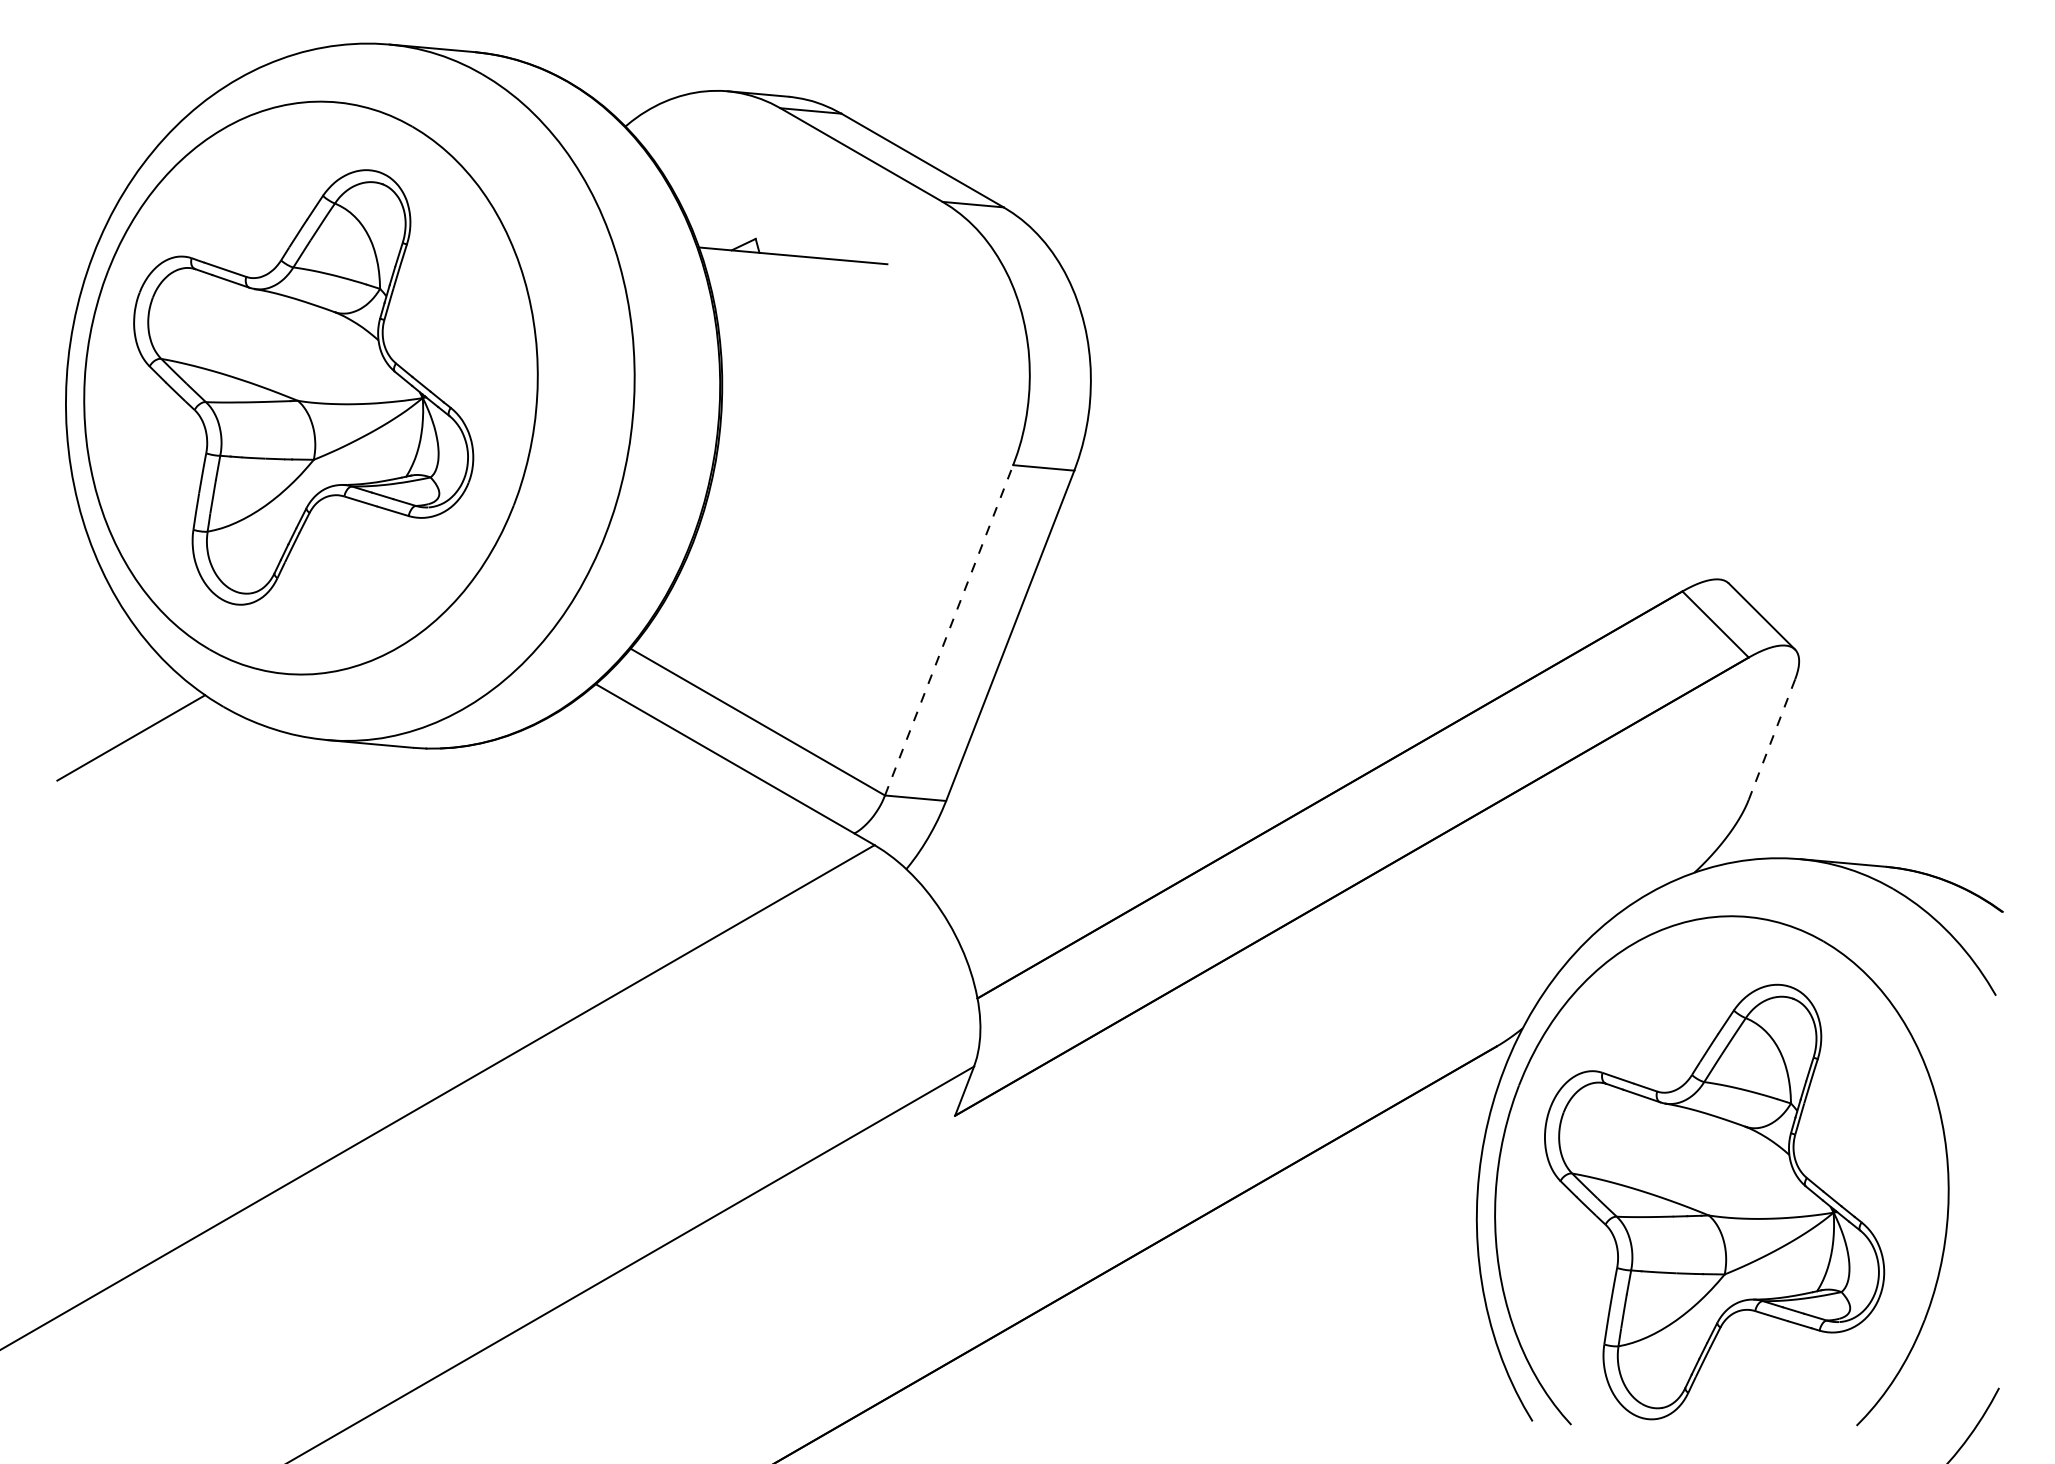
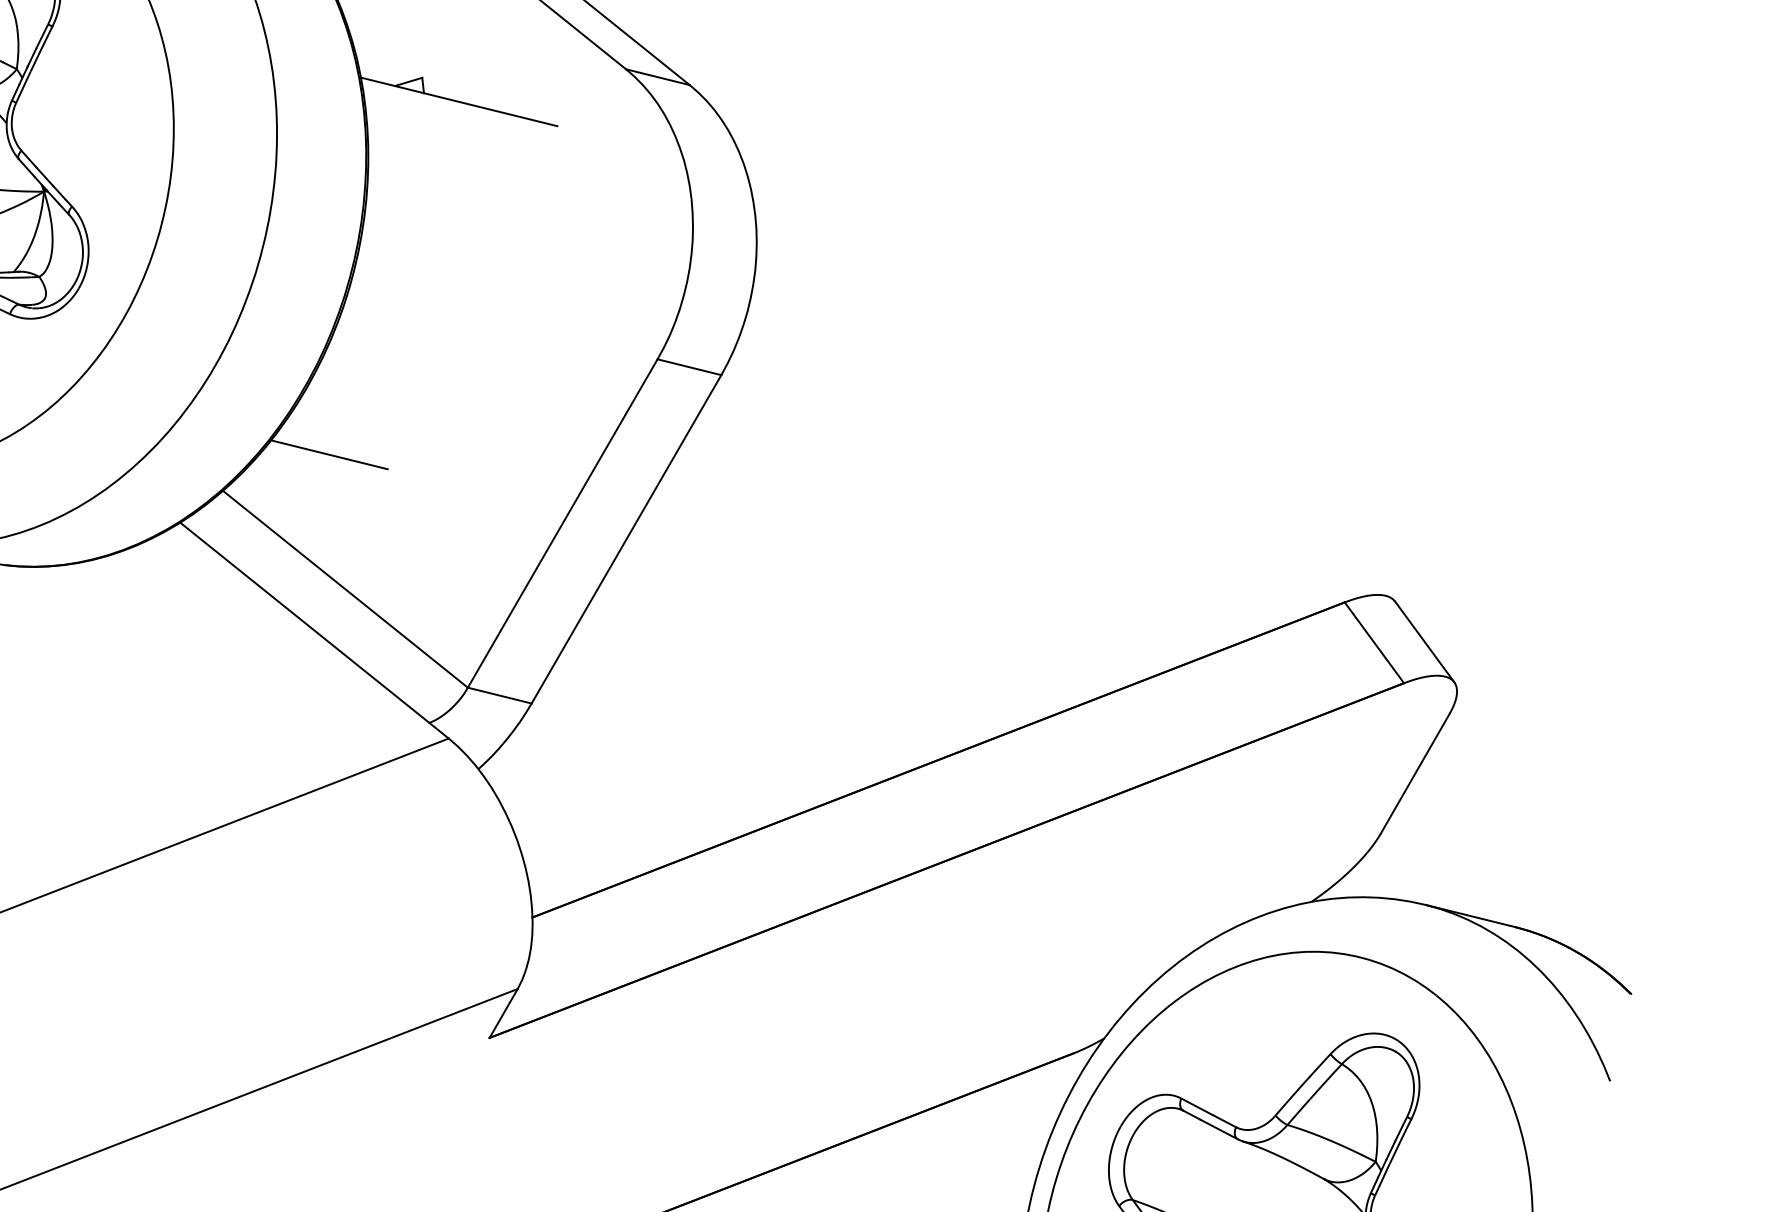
line: (723, 600) -> (328, 455), added
line: (949, 629) -> (563, 522), dashed -> solid
line: (1771, 739) -> (1414, 773), dashed -> solid

